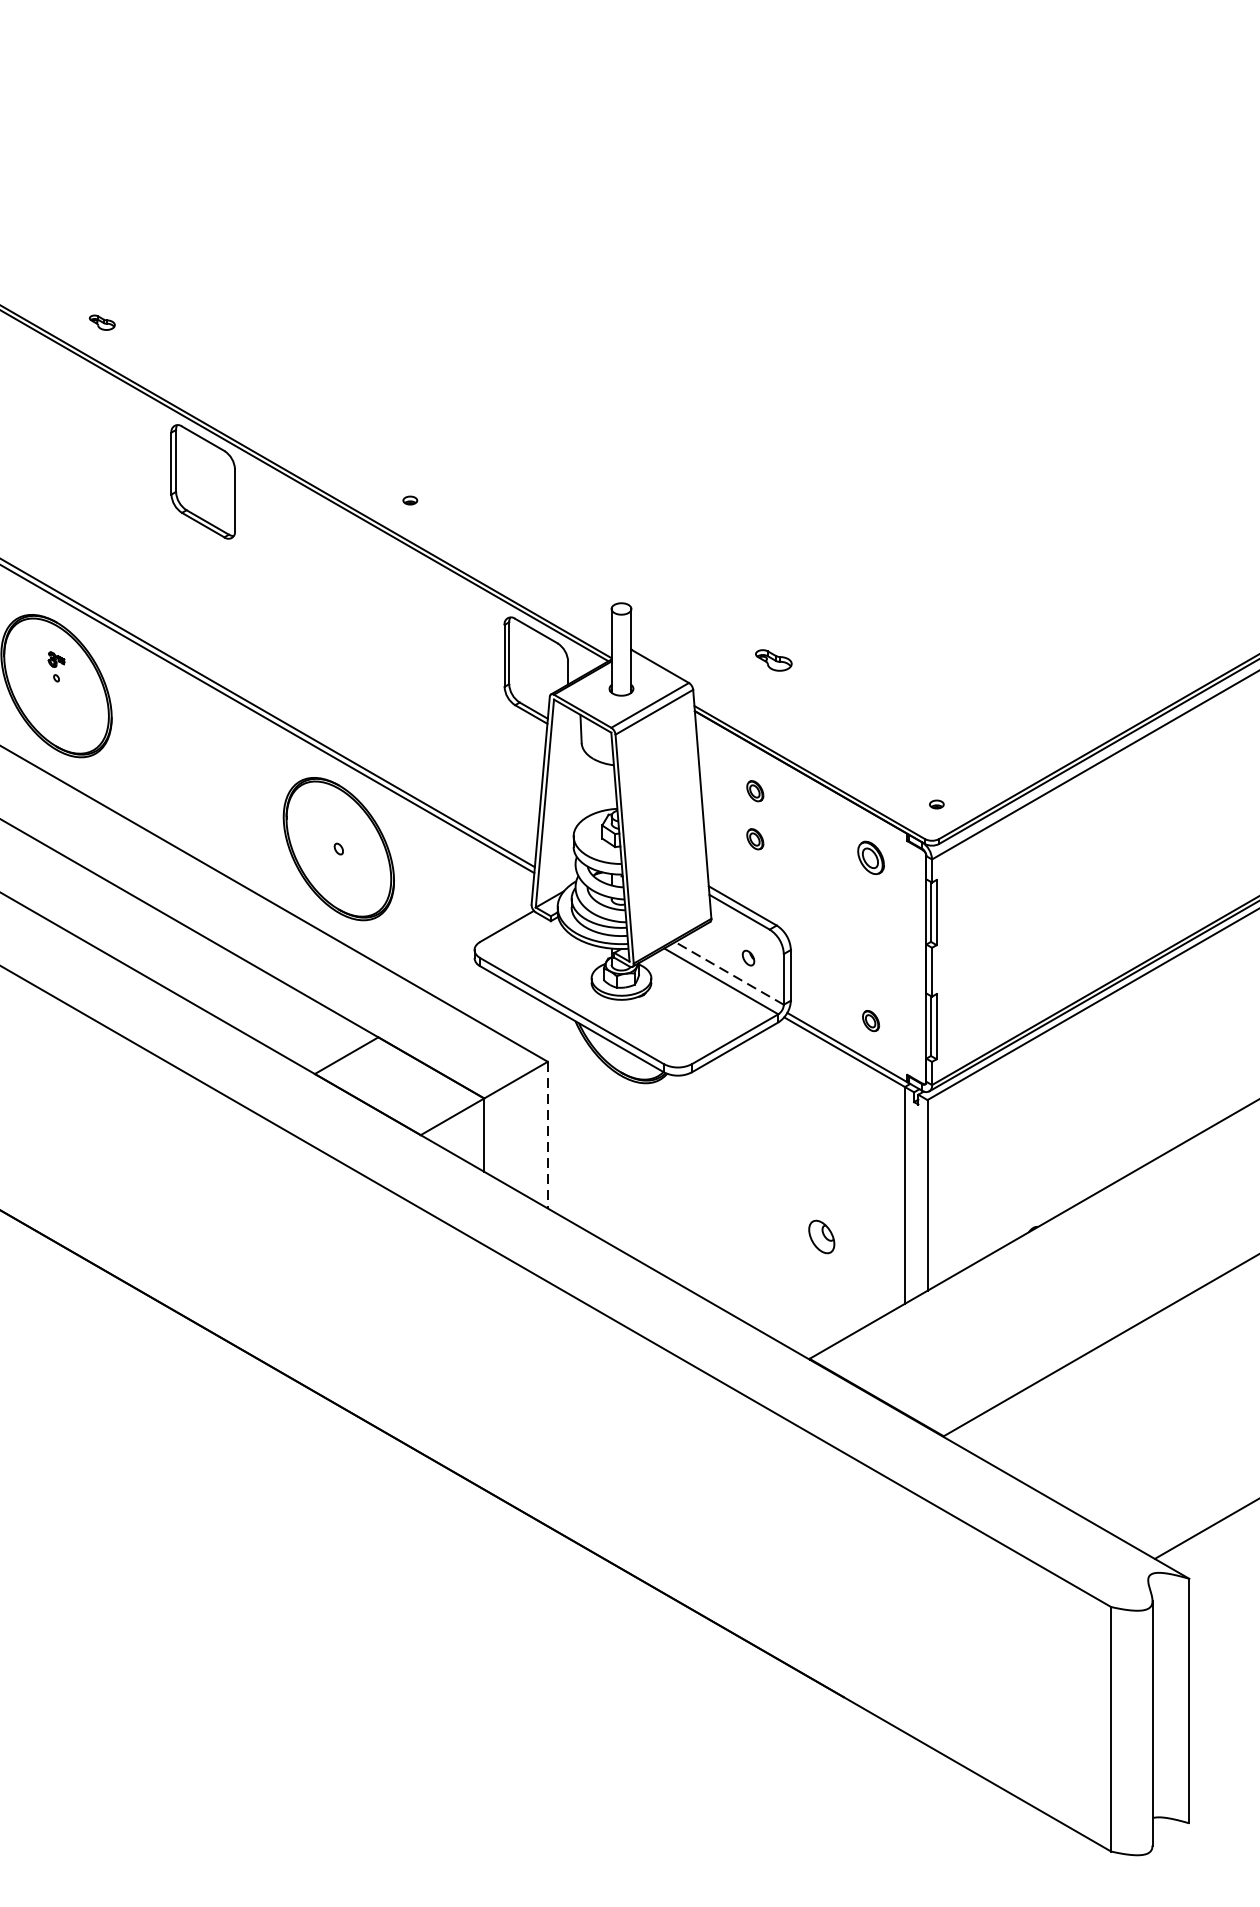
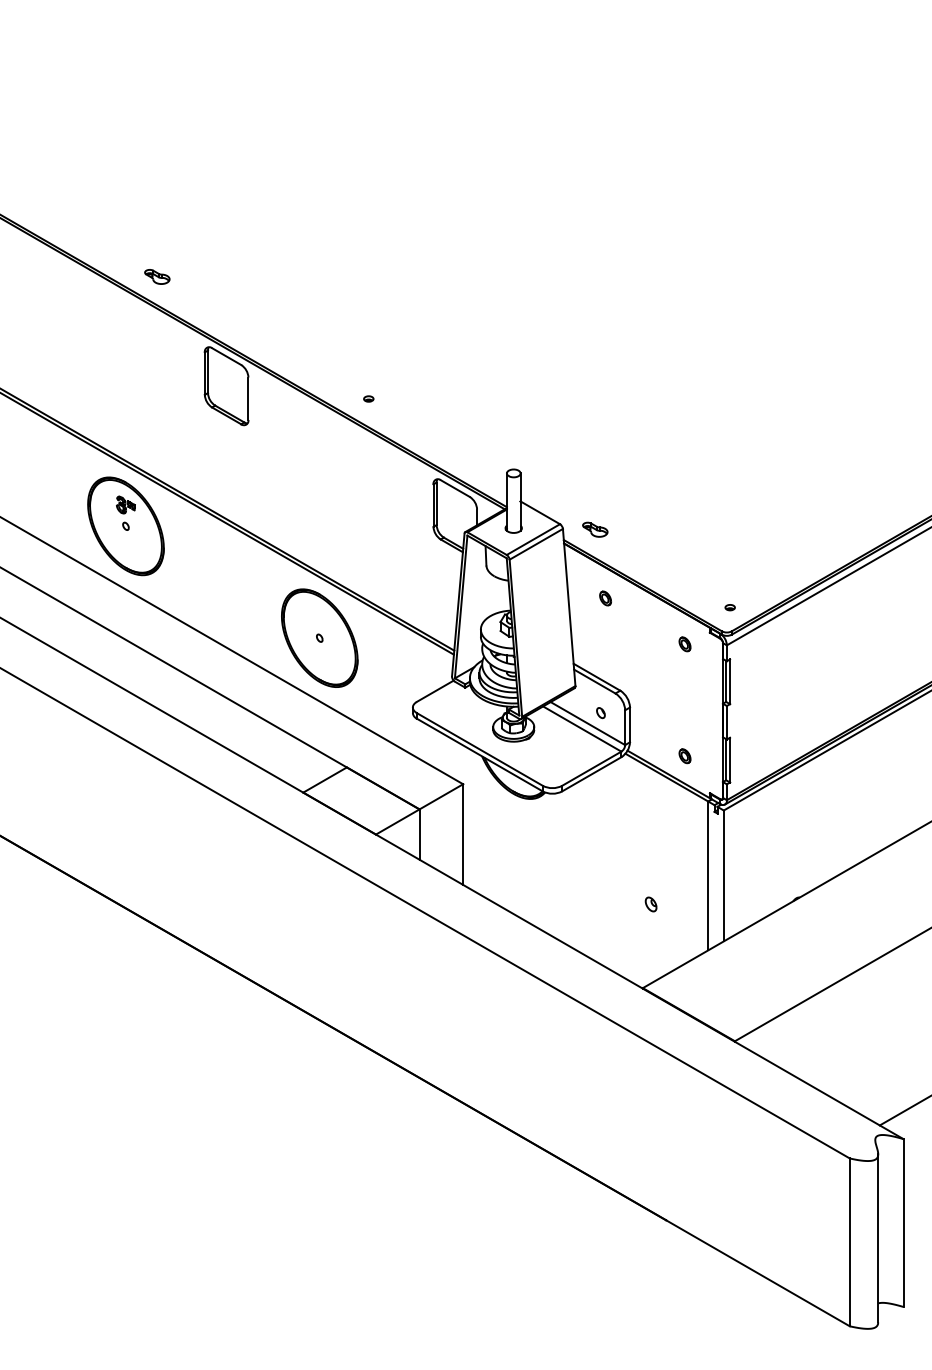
part: (102, 322) -> (157, 276), size x1.43
part: (774, 660) -> (595, 529), moved
part: (55, 665) -> (125, 512), size x1.67
part: (755, 839) -> (605, 631), removed
part: (870, 858) -> (684, 644), size x0.62
line: (728, 973) -> (587, 723), dashed -> solid
line: (548, 1136) -> (463, 835), dashed -> solid
part: (820, 1237) -> (650, 904), size x0.62

